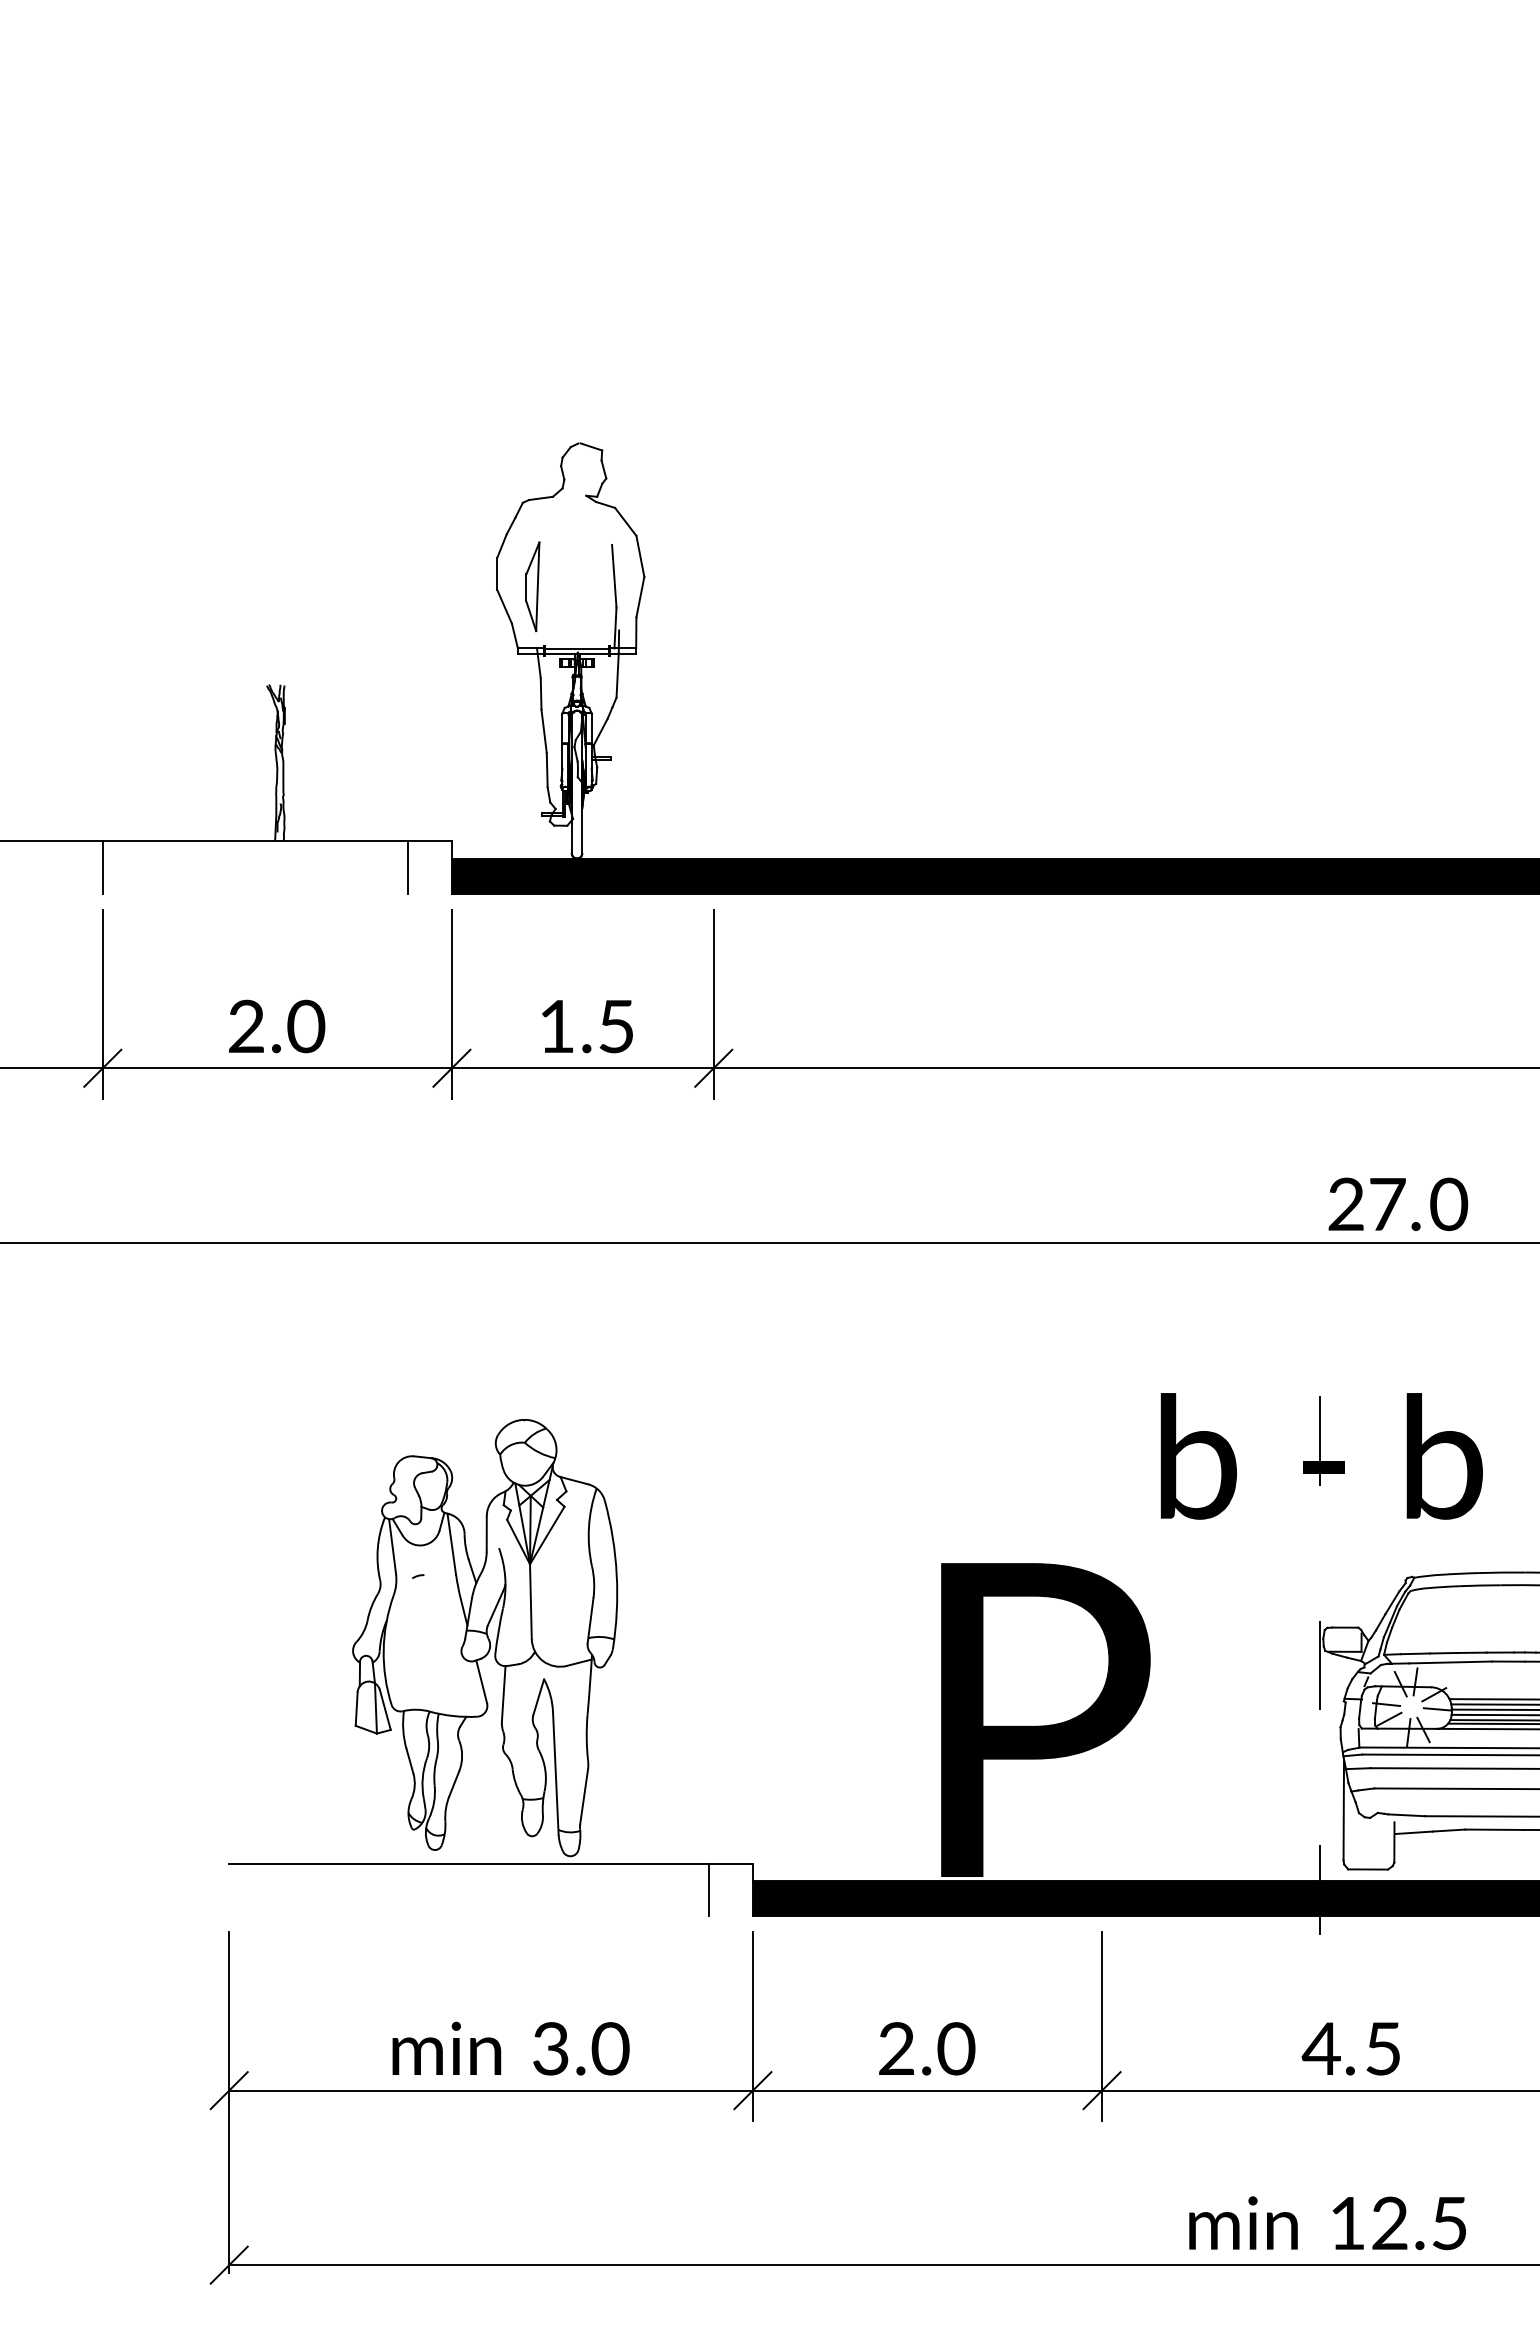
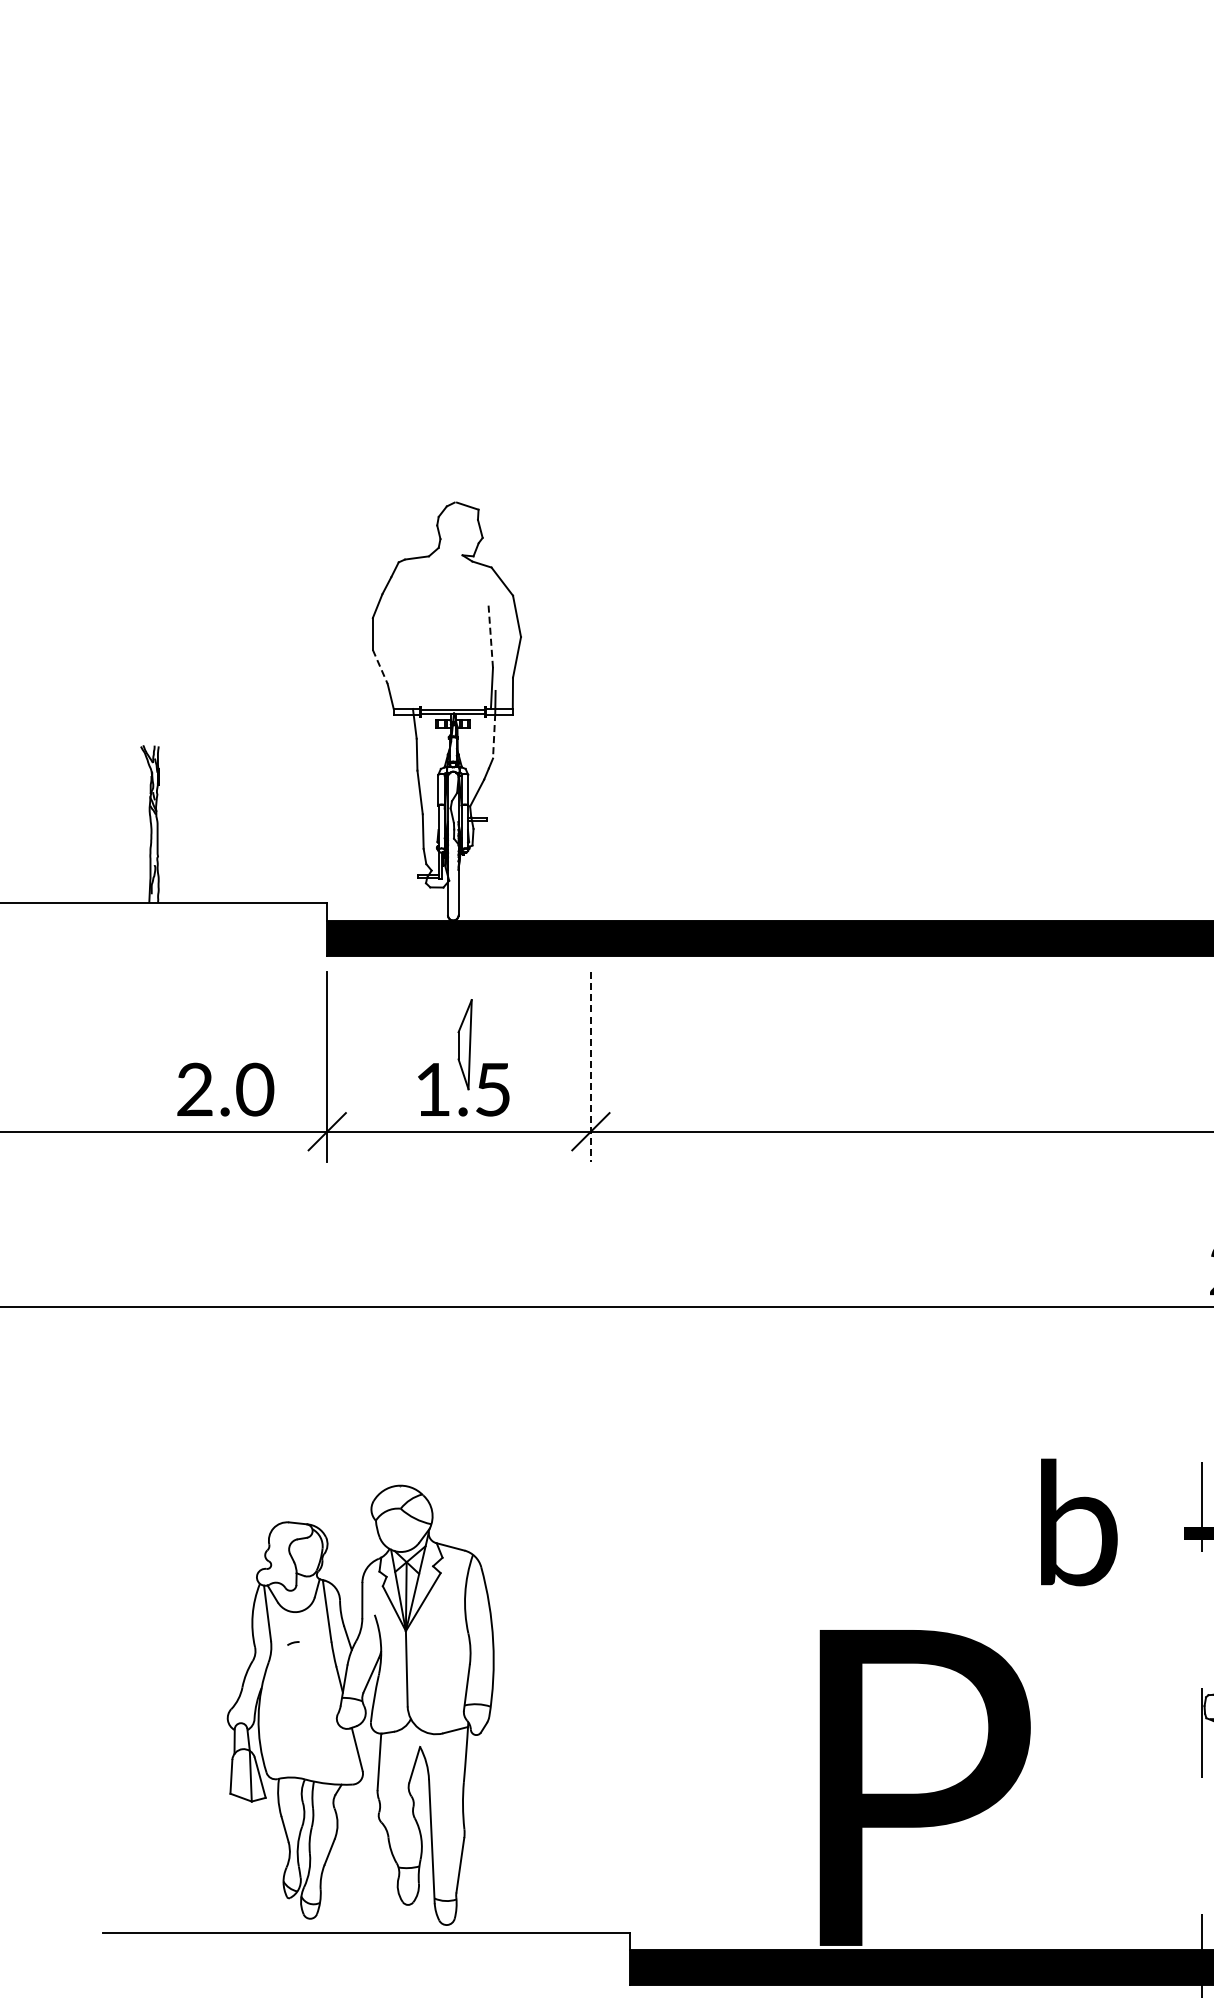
line: (614, 575) -> (490, 635), solid -> dashed
part: (532, 586) -> (464, 1044), moved
line: (504, 607) -> (380, 667), solid -> dashed
line: (617, 676) -> (493, 737), solid -> dashed
line: (408, 867) -> (283, 929), removed
line: (713, 1004) -> (590, 1067), solid -> dashed
text: (277, 1026) -> (226, 1089), moved
line: (709, 1889) -> (586, 1958), removed

